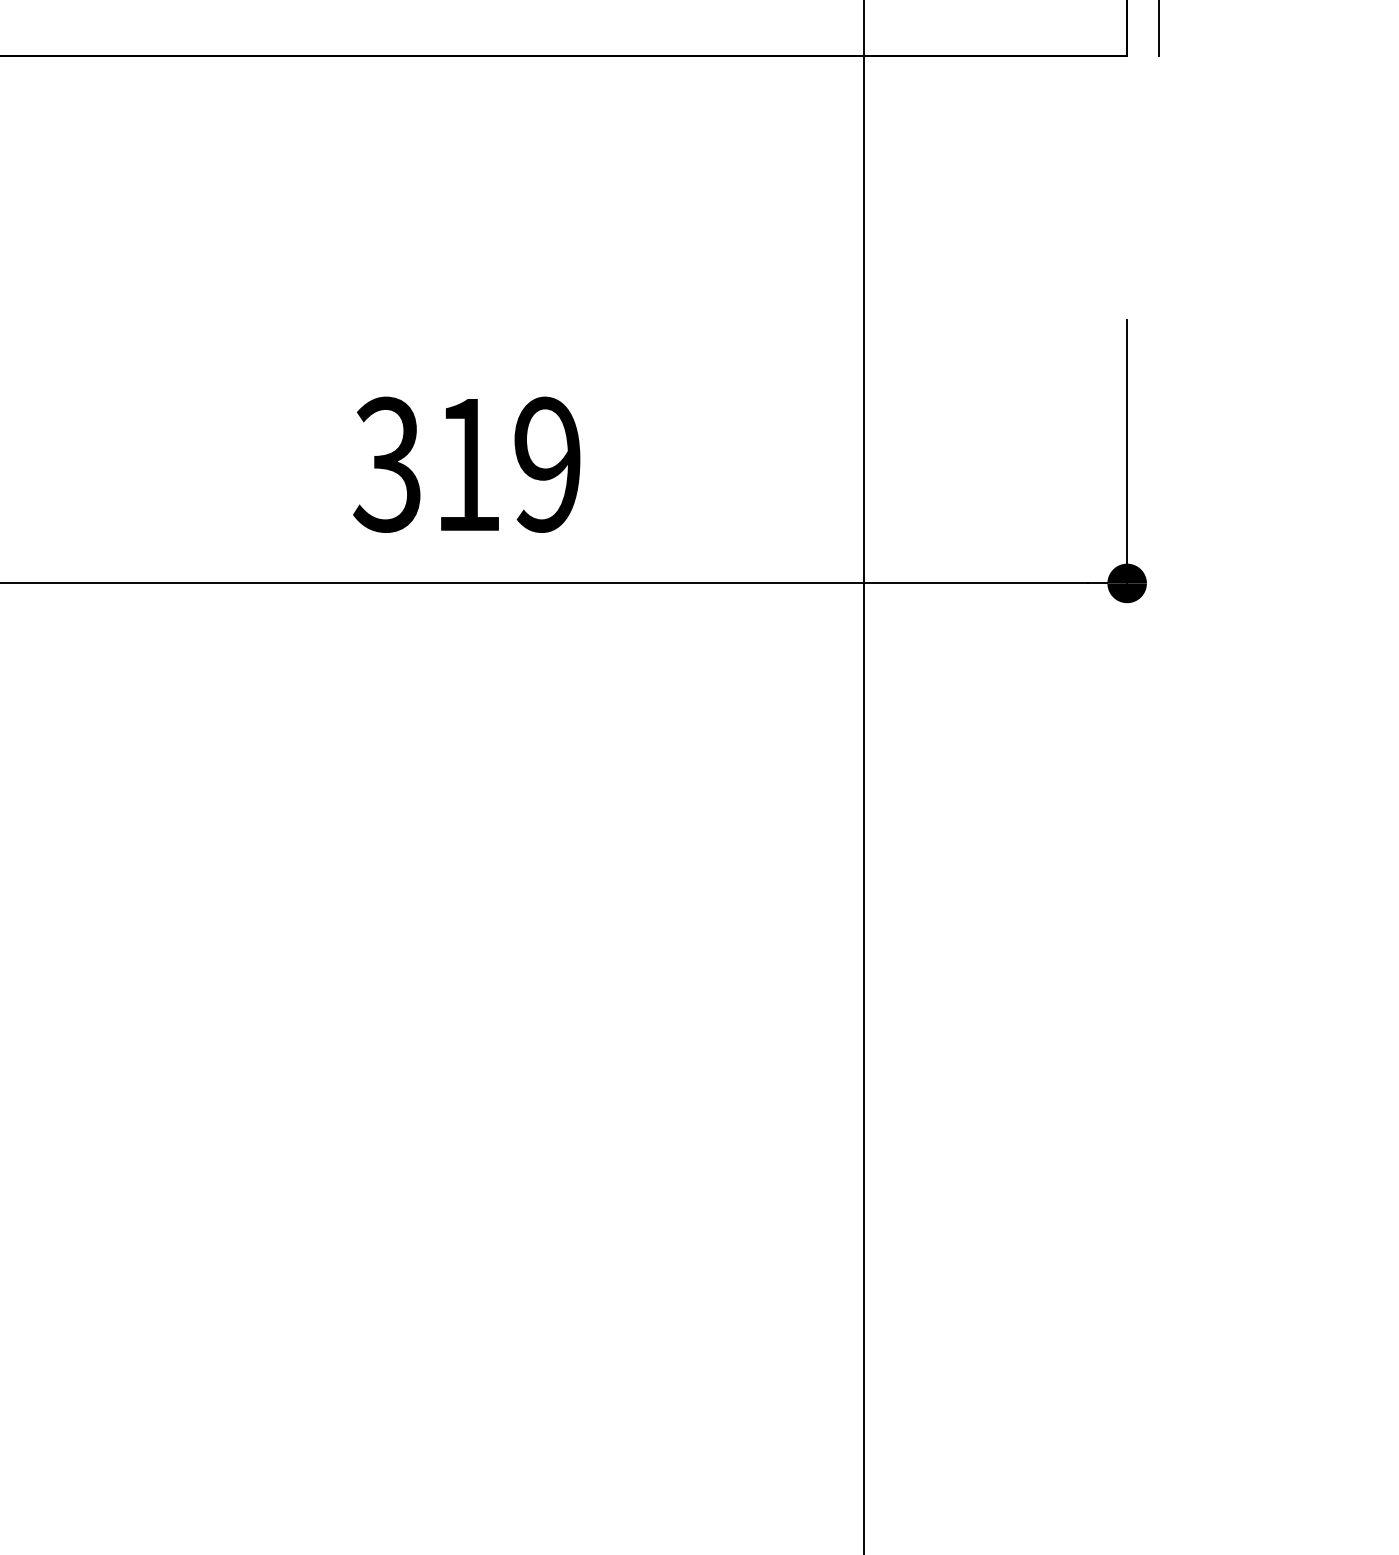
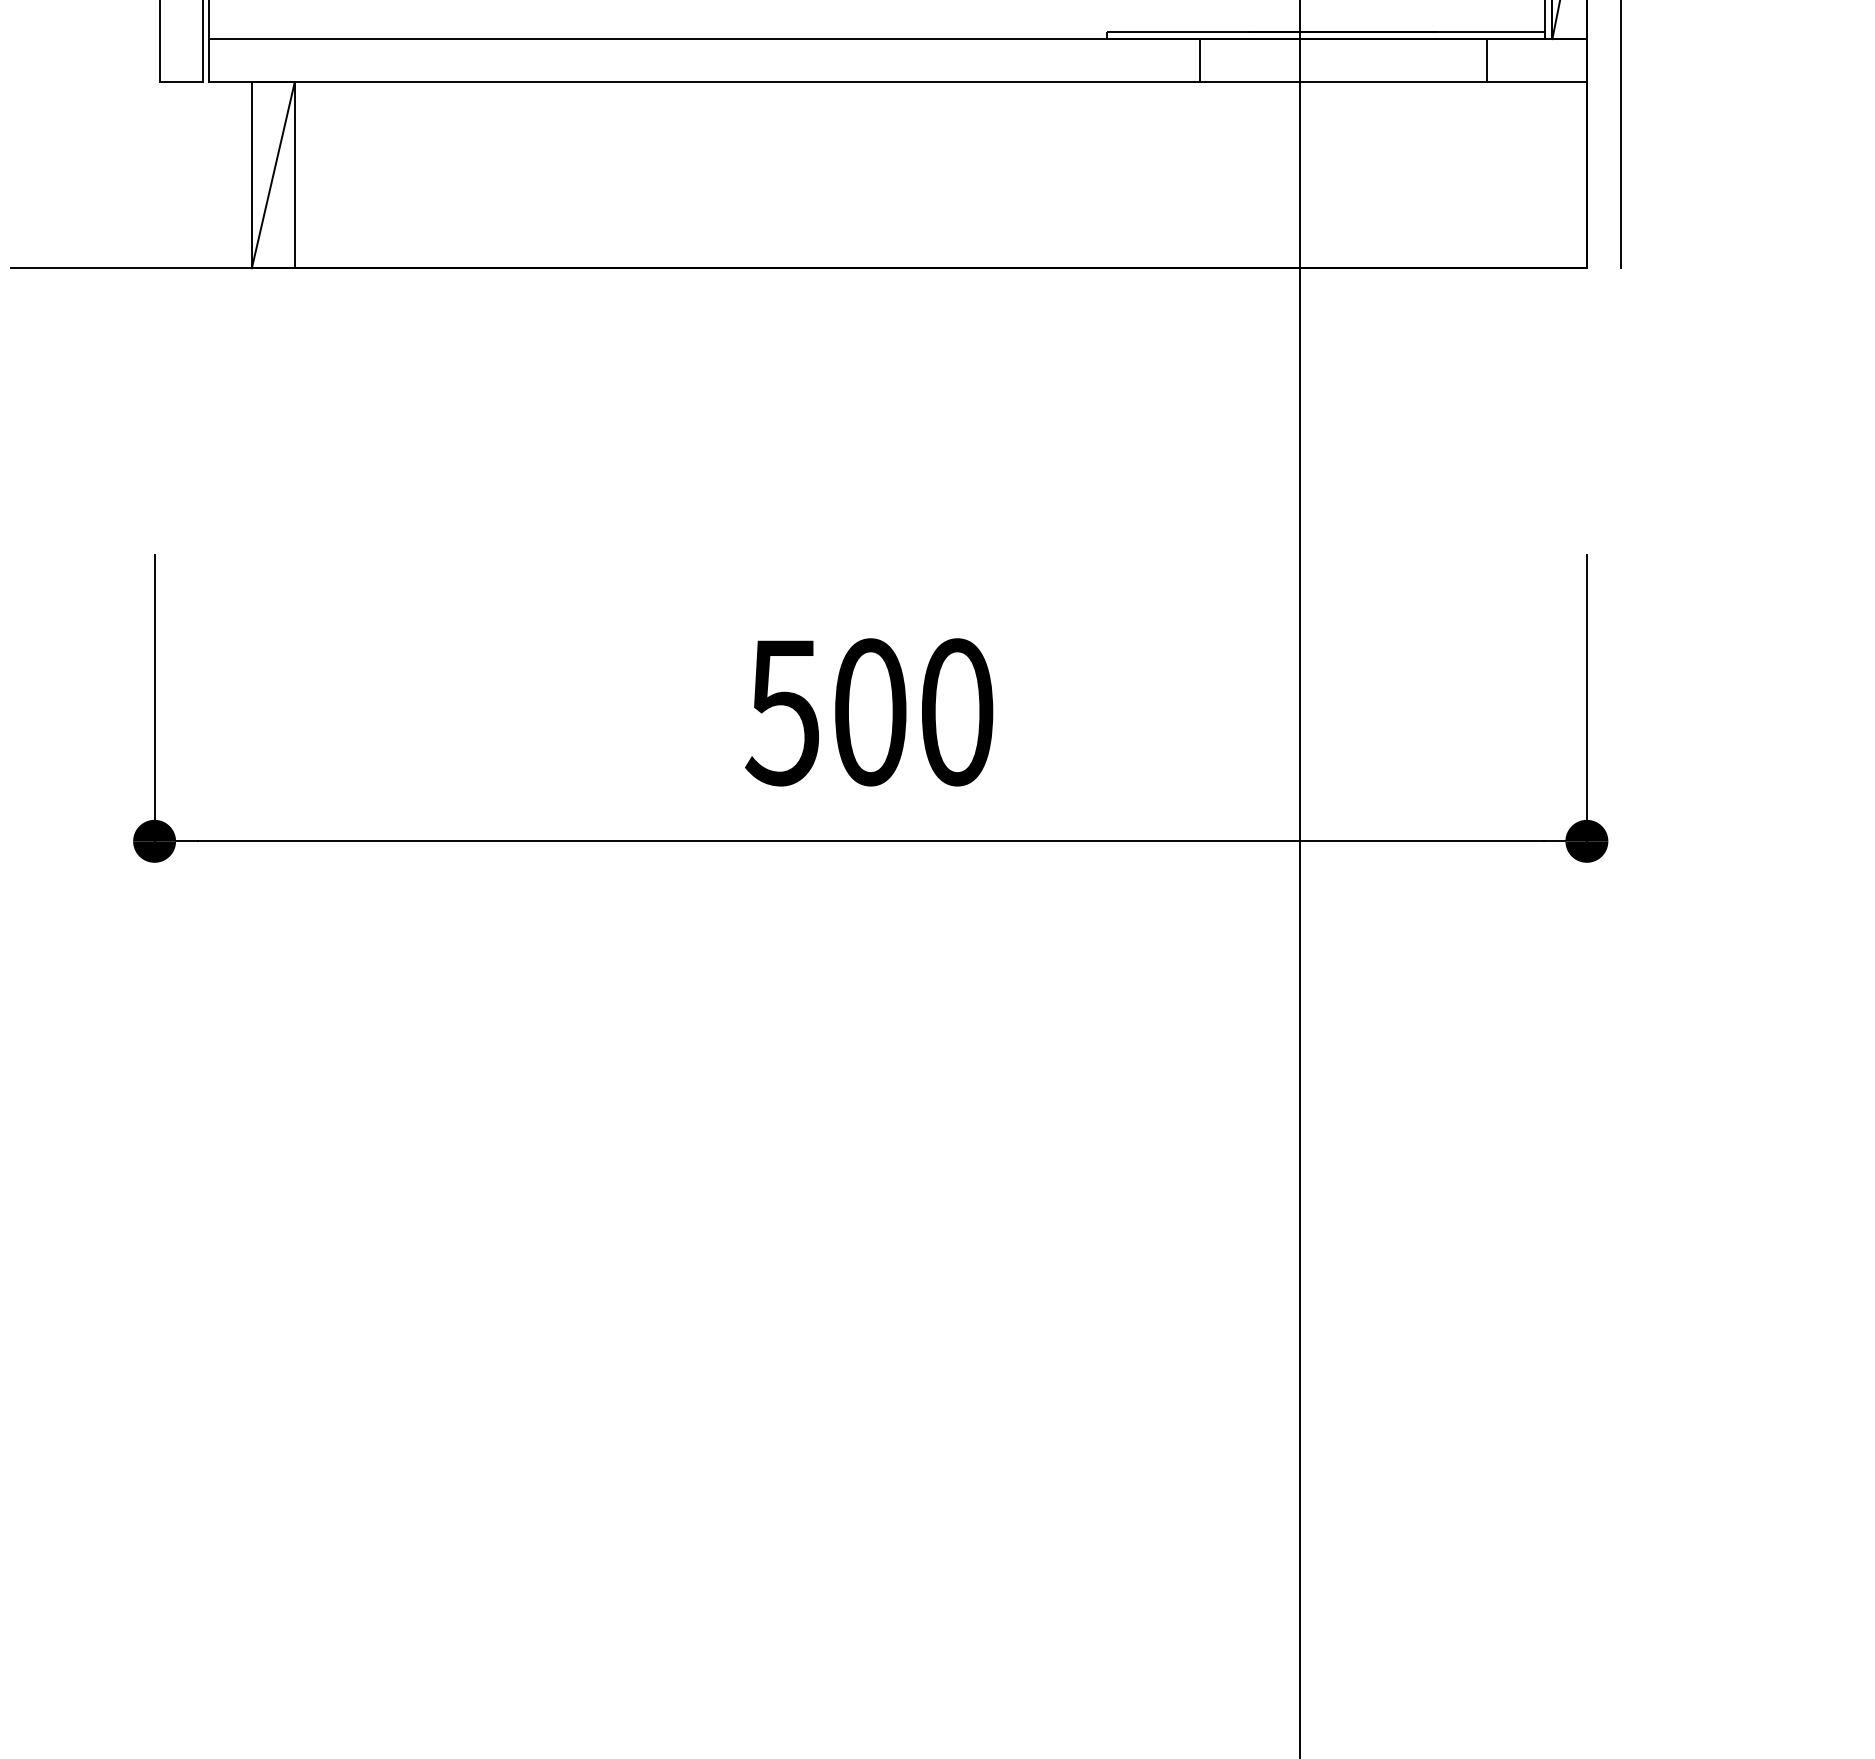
text: (467, 464) -> (869, 712), 319 -> 500

